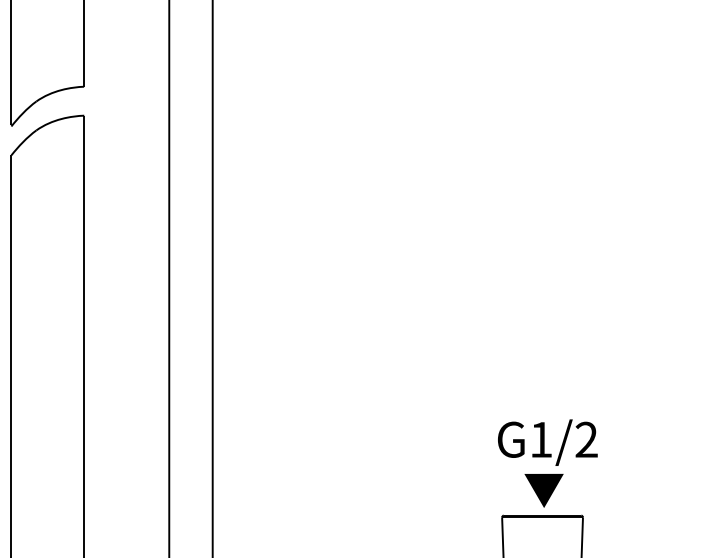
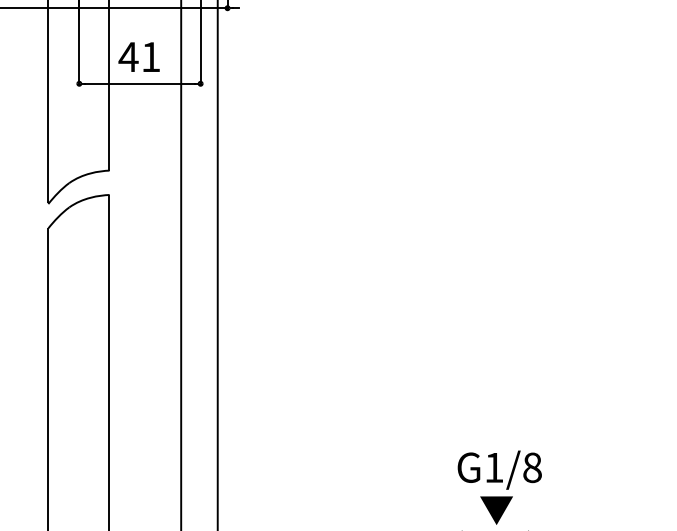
text: (586, 439) -> (532, 467), G1/2 -> G1/8

